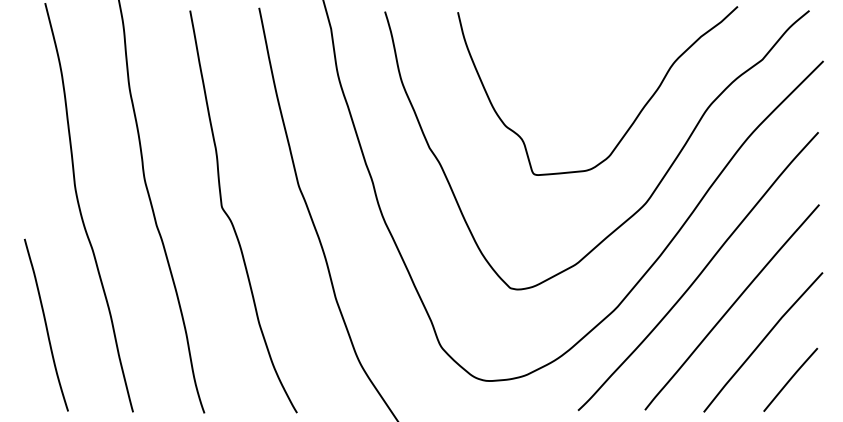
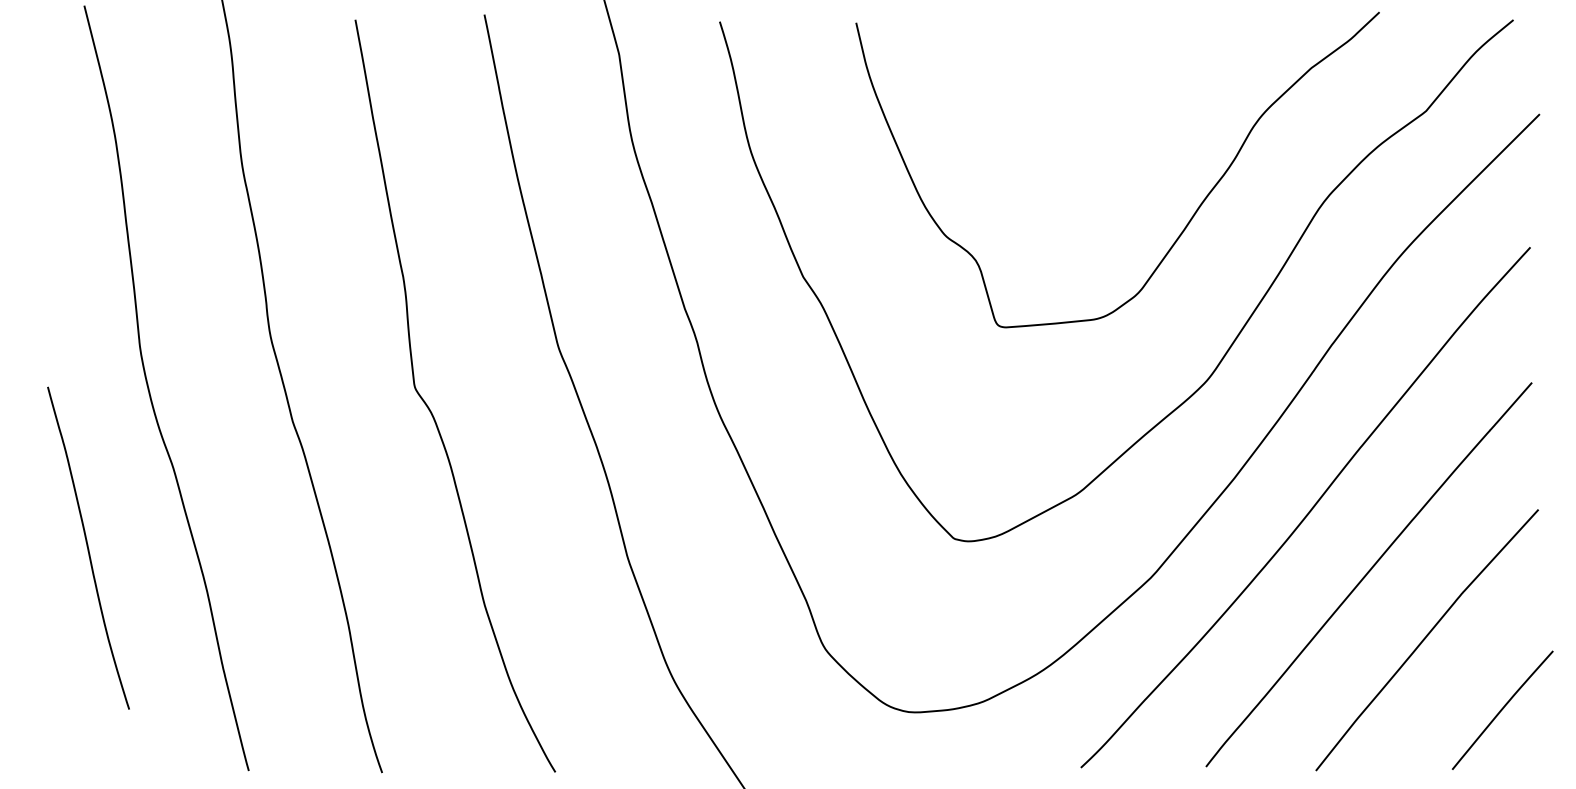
curve: (46, 324) -> (88, 546), moved
line: (790, 379) -> (1502, 709), moved

